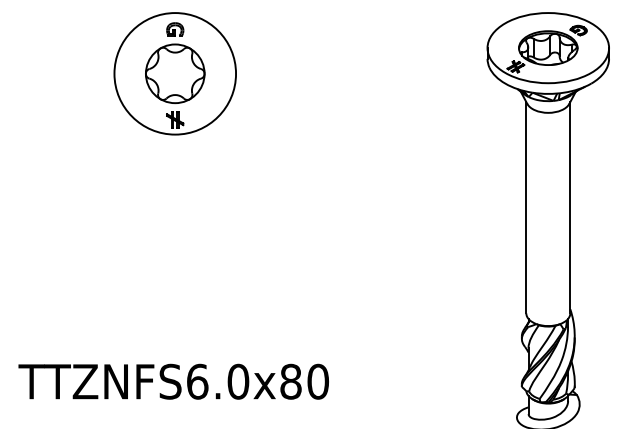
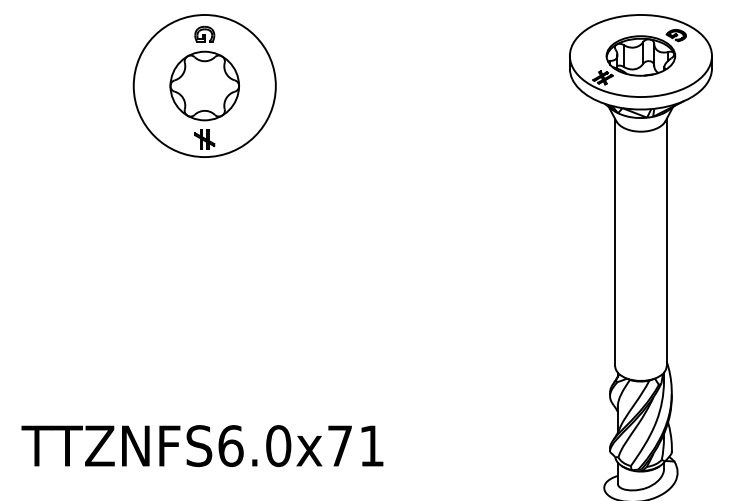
text: (304, 382) -> (355, 446), TTZNFS6.0x80 -> TTZNFS6.0x71

